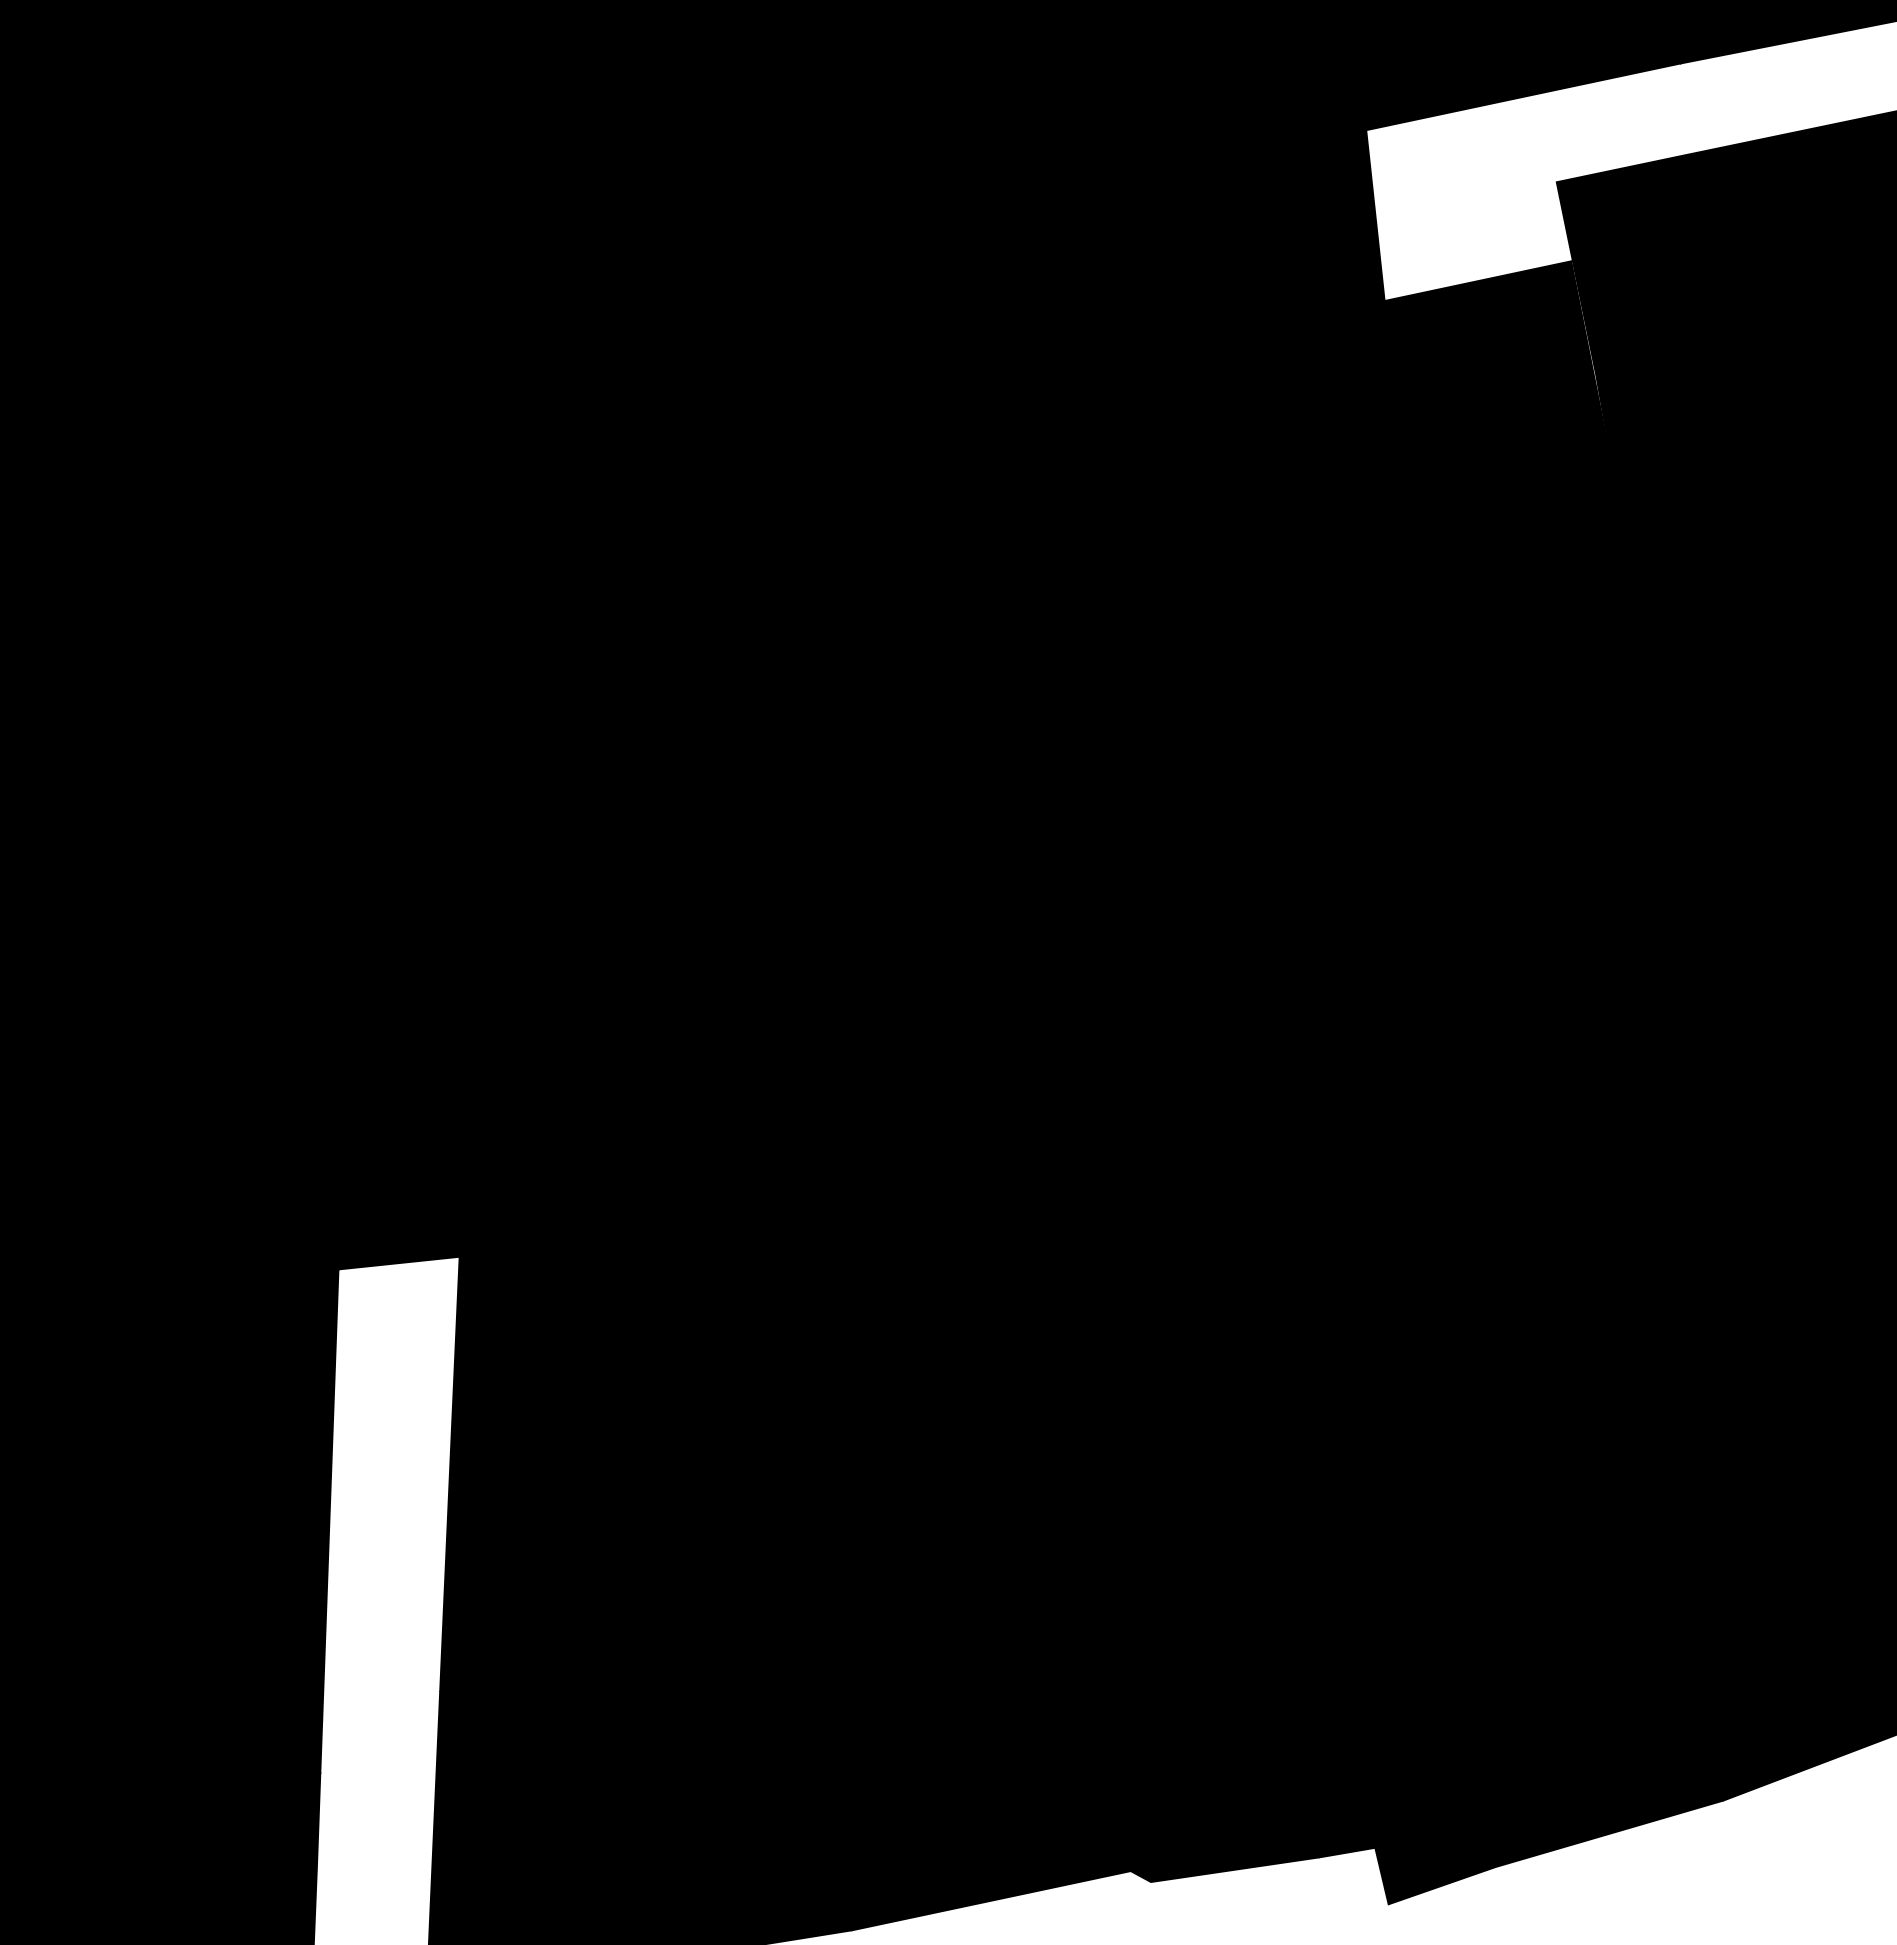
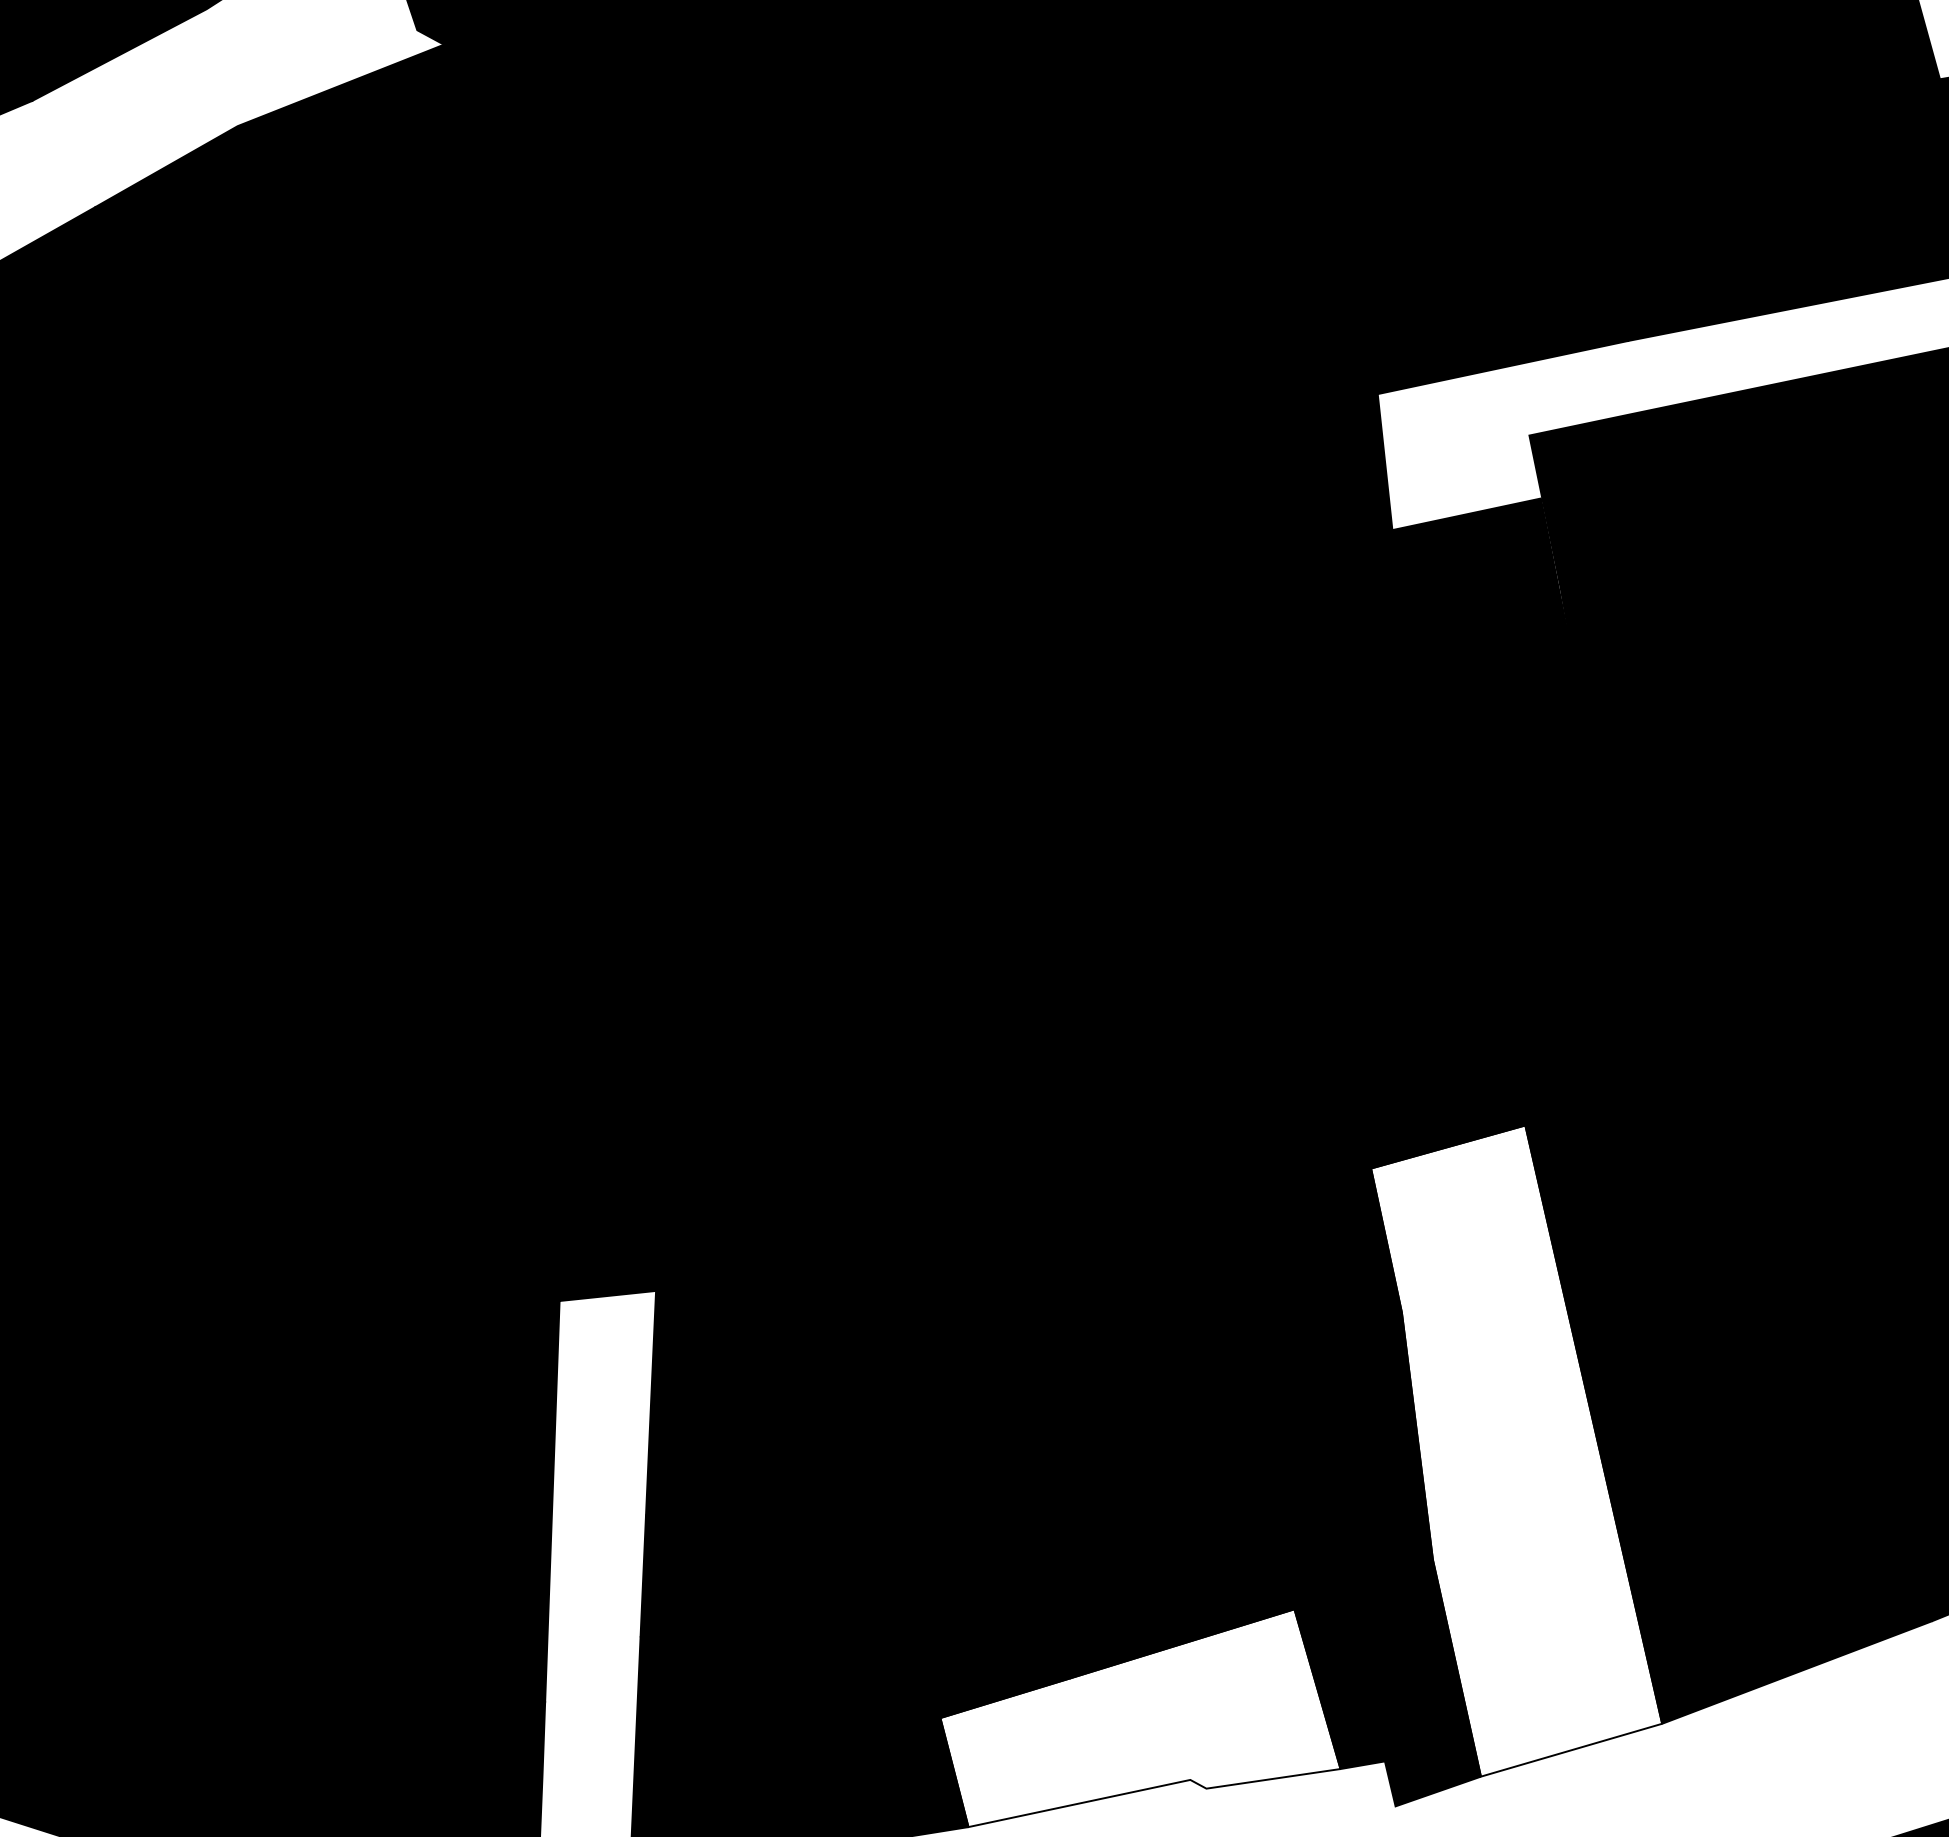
fill: (1540, 1457) -> (1516, 1450), removed
fill: (1068, 1793) -> (1140, 1718), removed

